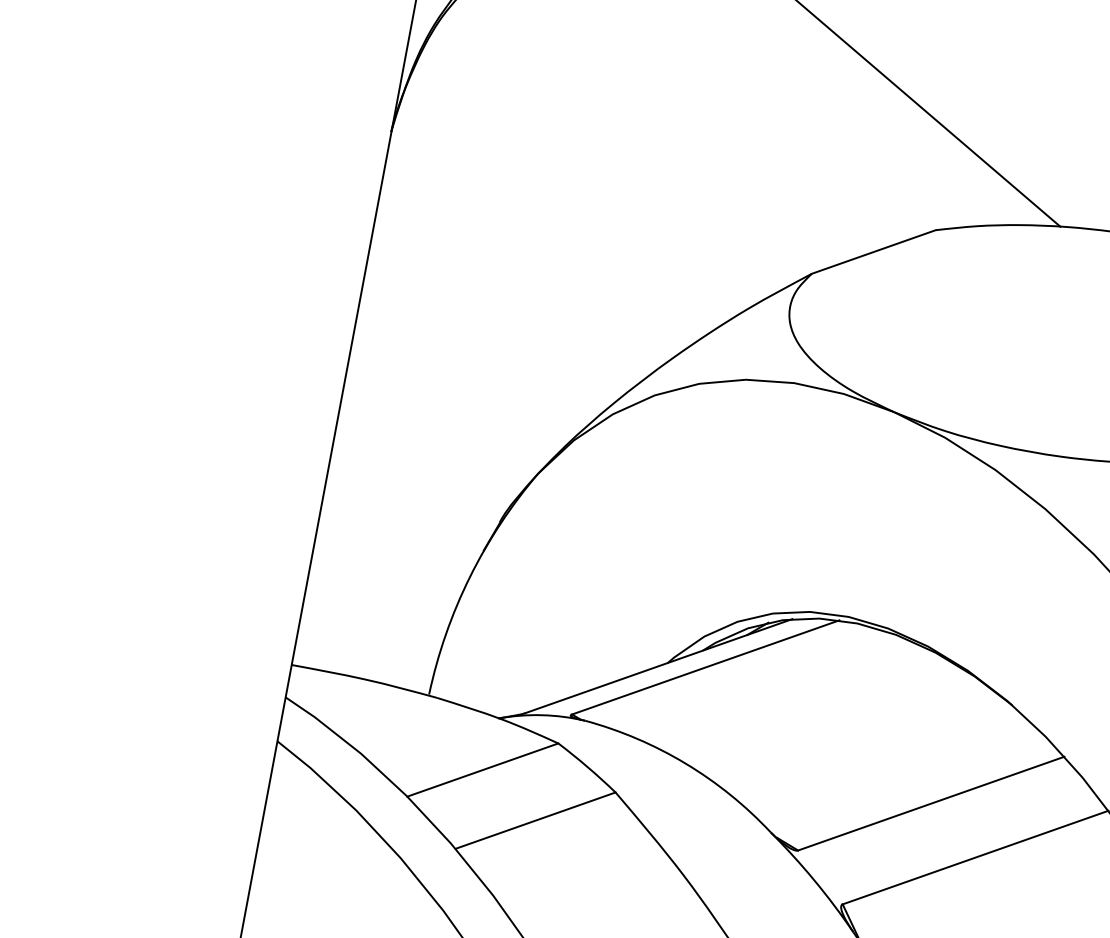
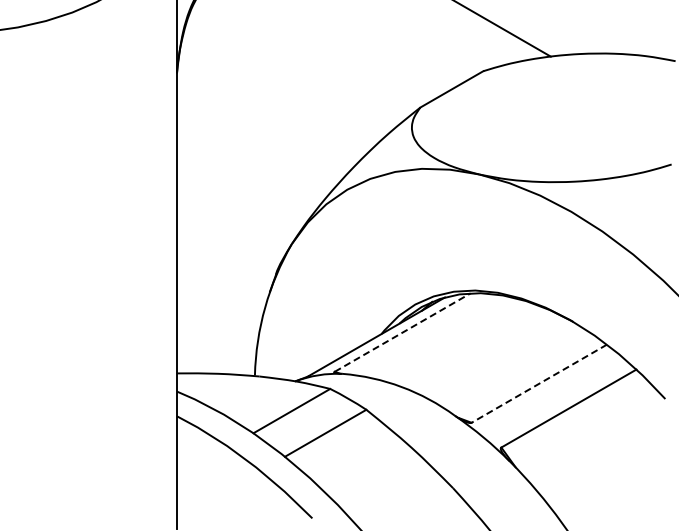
line: (707, 667) -> (403, 332), solid -> dashed
line: (929, 802) -> (538, 383), solid -> dashed

